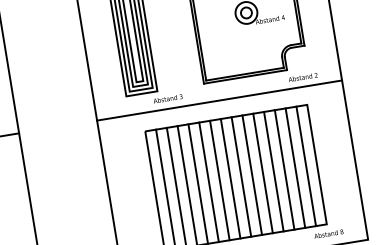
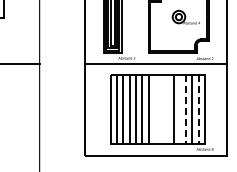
line: (306, 167) -> (198, 109), solid -> dashed
line: (273, 170) -> (179, 108), removed
line: (285, 170) -> (186, 109), solid -> dashed
line: (252, 174) -> (167, 108), removed
line: (242, 175) -> (161, 108), removed
line: (230, 177) -> (154, 108), removed

